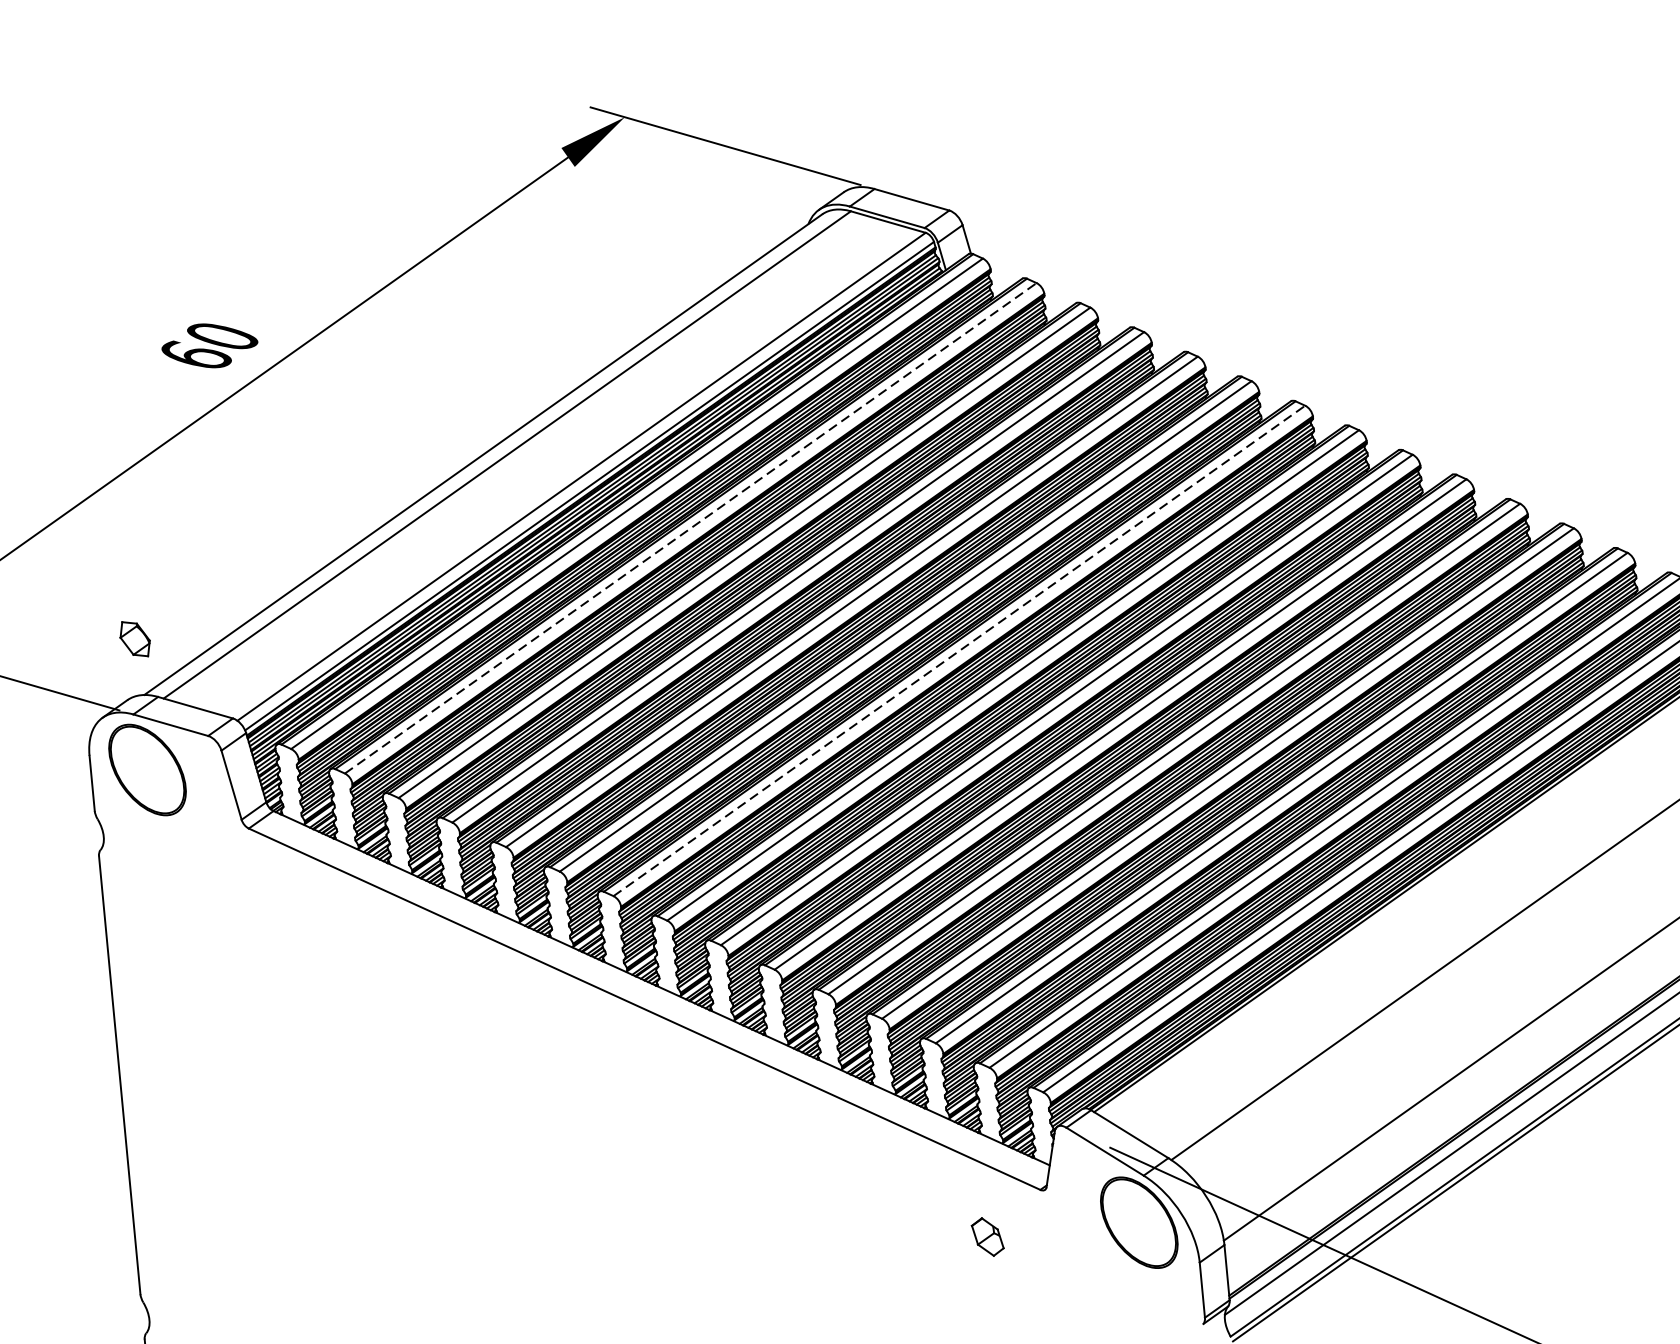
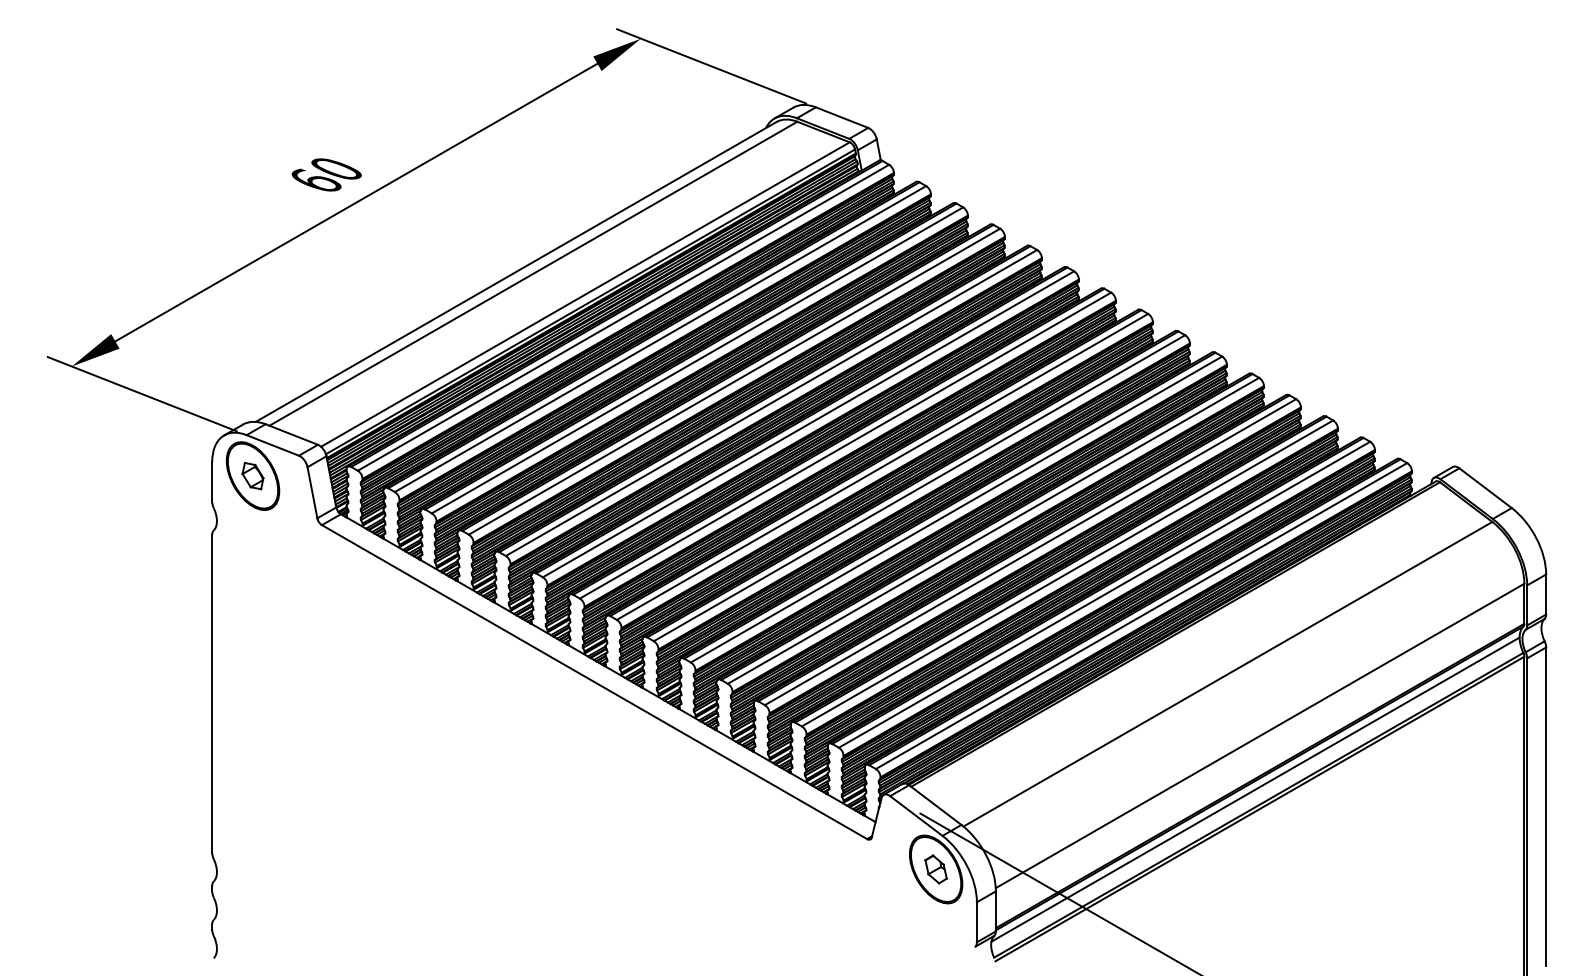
line: (690, 528) -> (660, 339), dashed -> solid
part: (134, 638) -> (252, 475), moved
line: (959, 650) -> (845, 445), dashed -> solid
part: (986, 1237) -> (935, 869), moved

